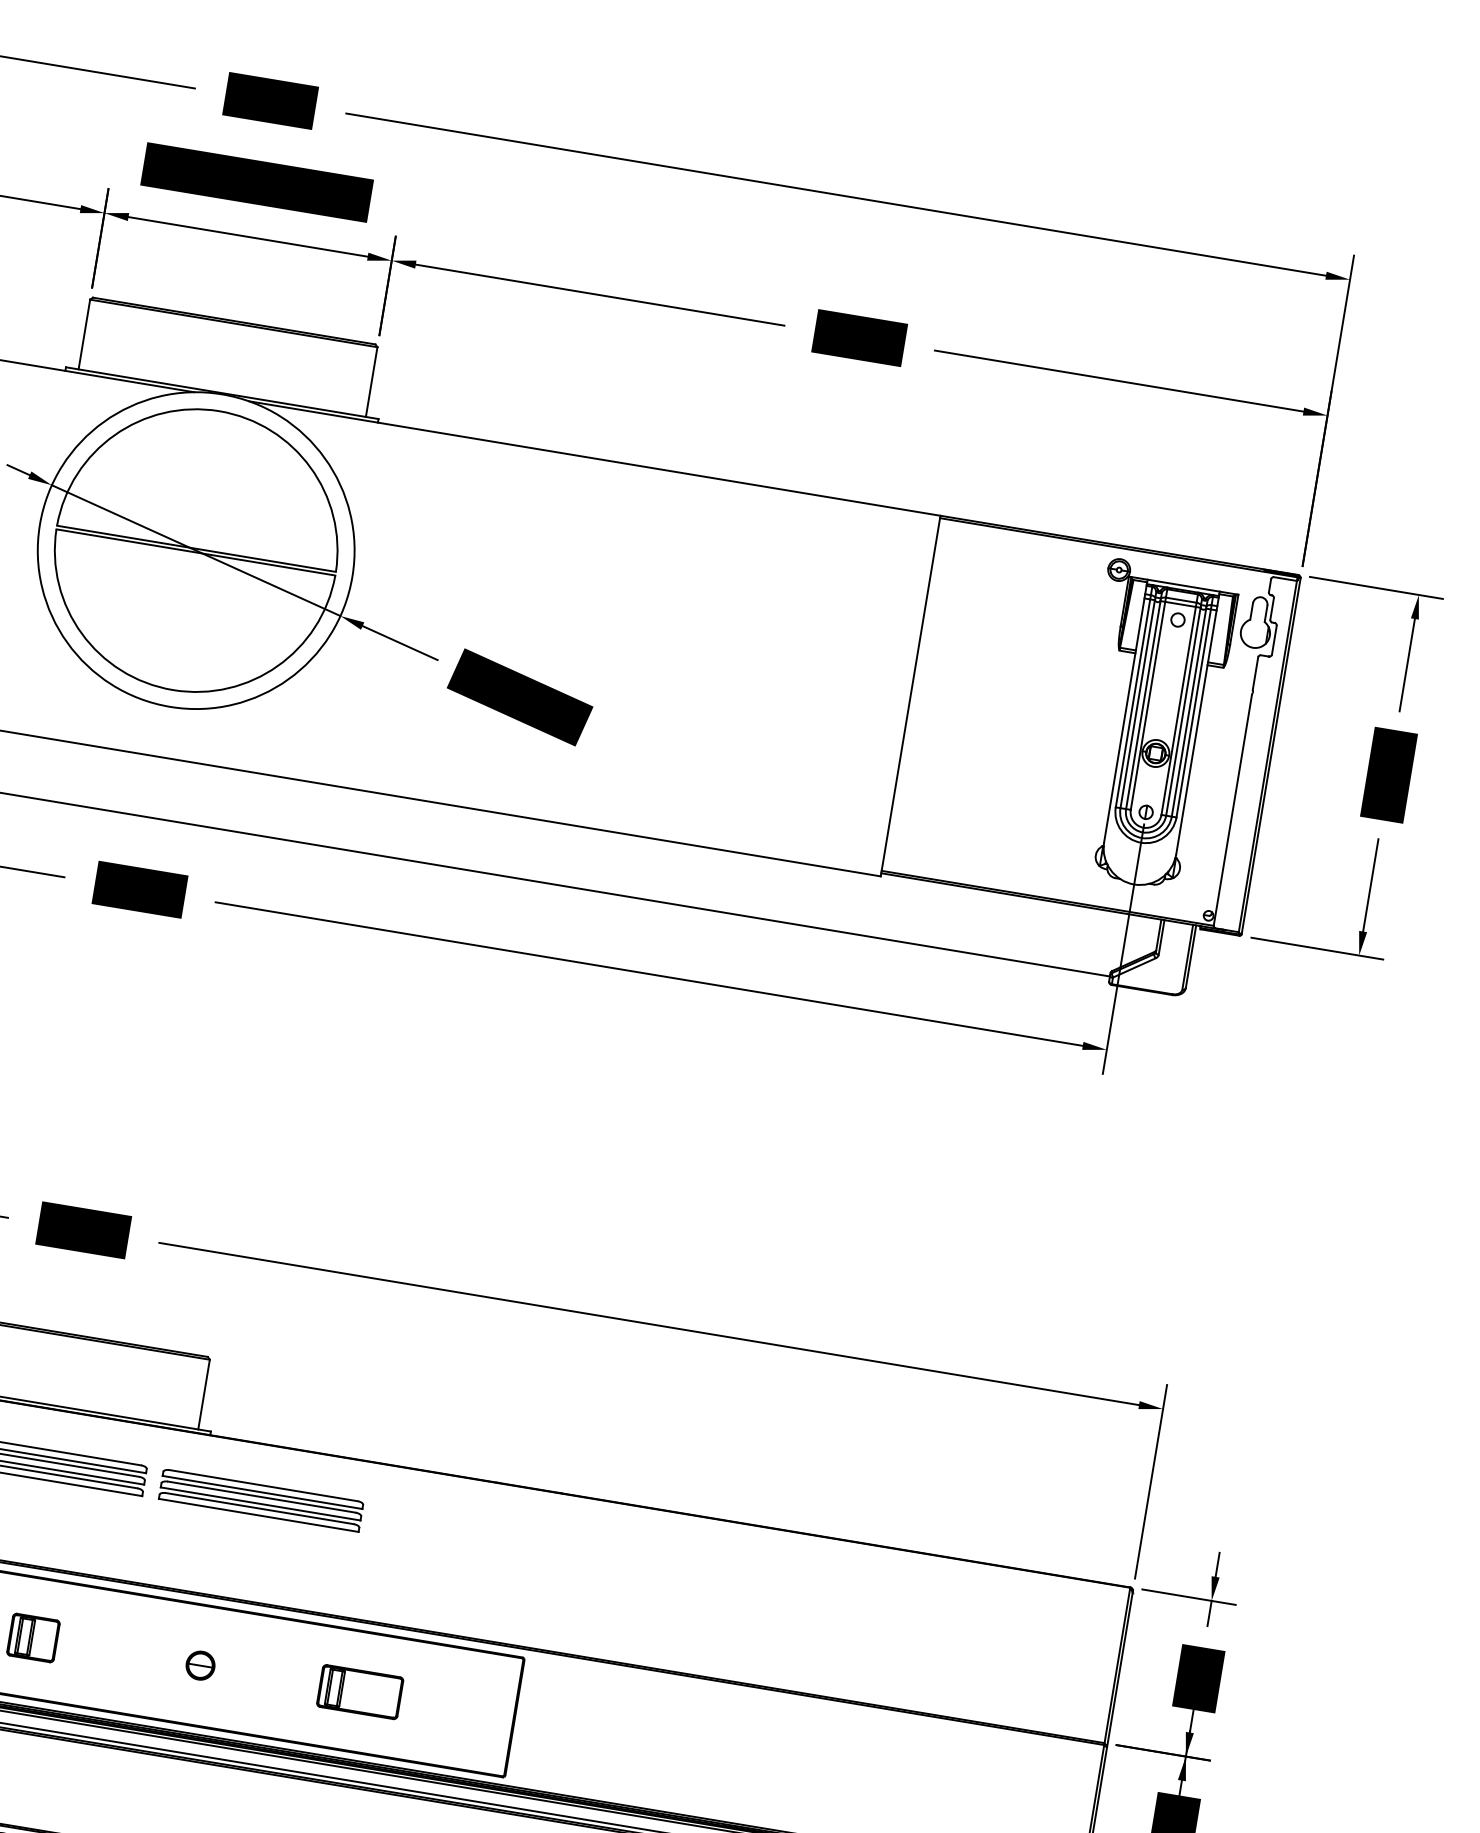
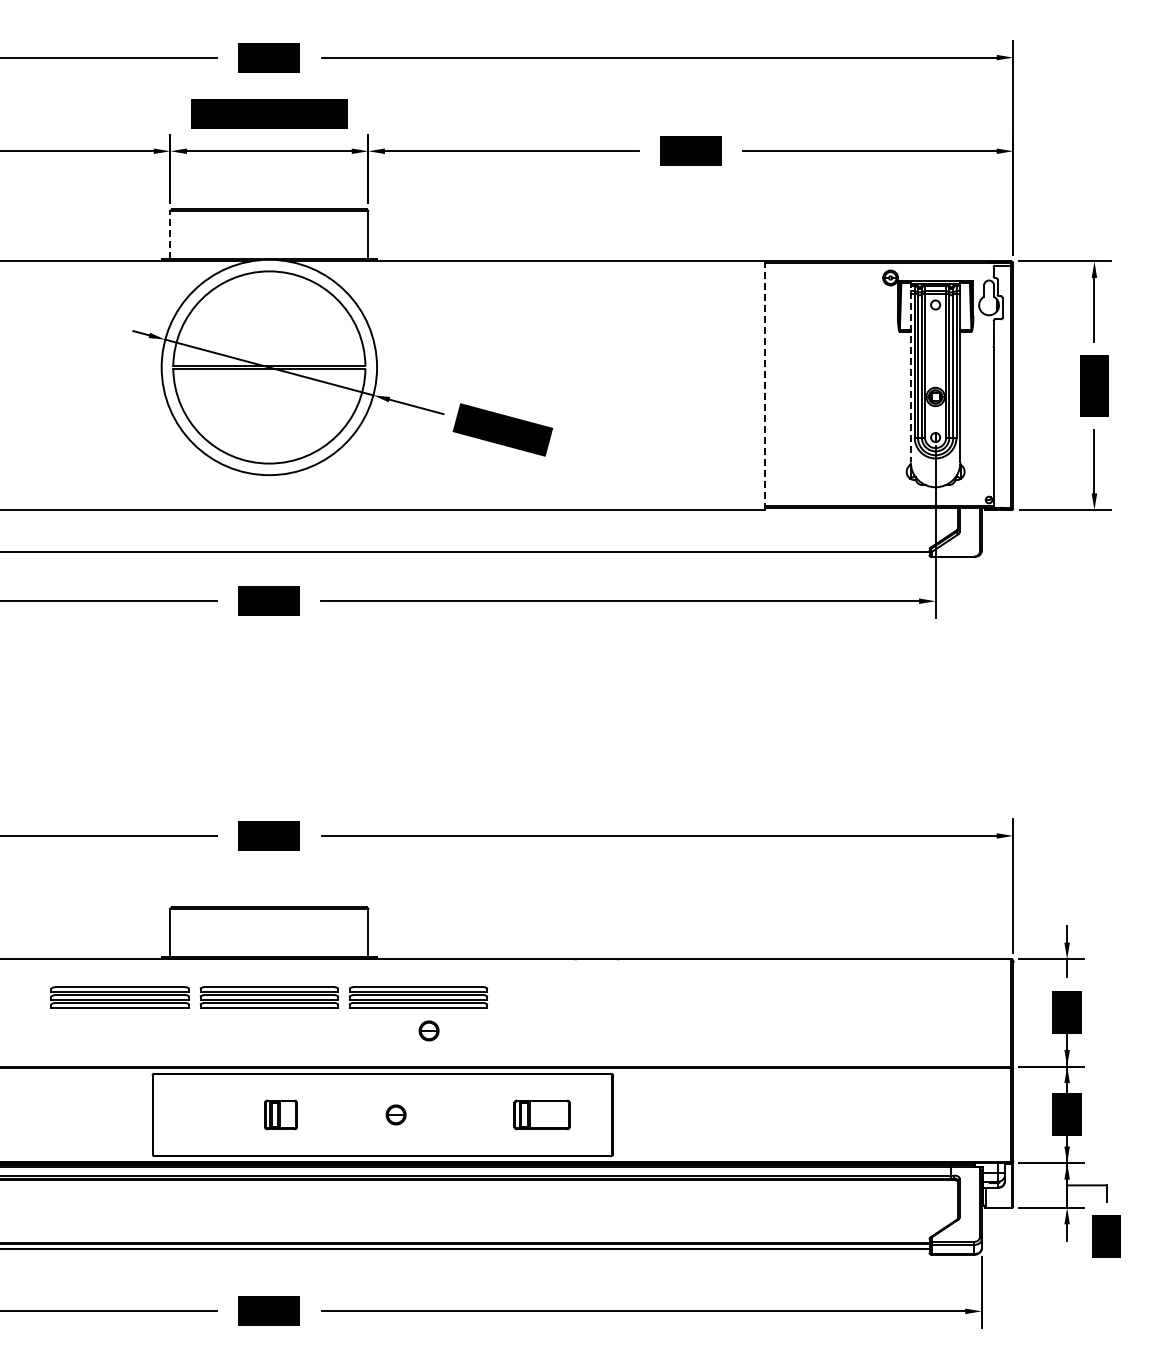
line: (84, 333) -> (170, 234), solid -> dashed
line: (910, 695) -> (764, 385), solid -> dashed
line: (1125, 710) -> (910, 371), solid -> dashed
part: (267, 1550) -> (428, 1030), added
part: (359, 1691) -> (541, 1114), moved

